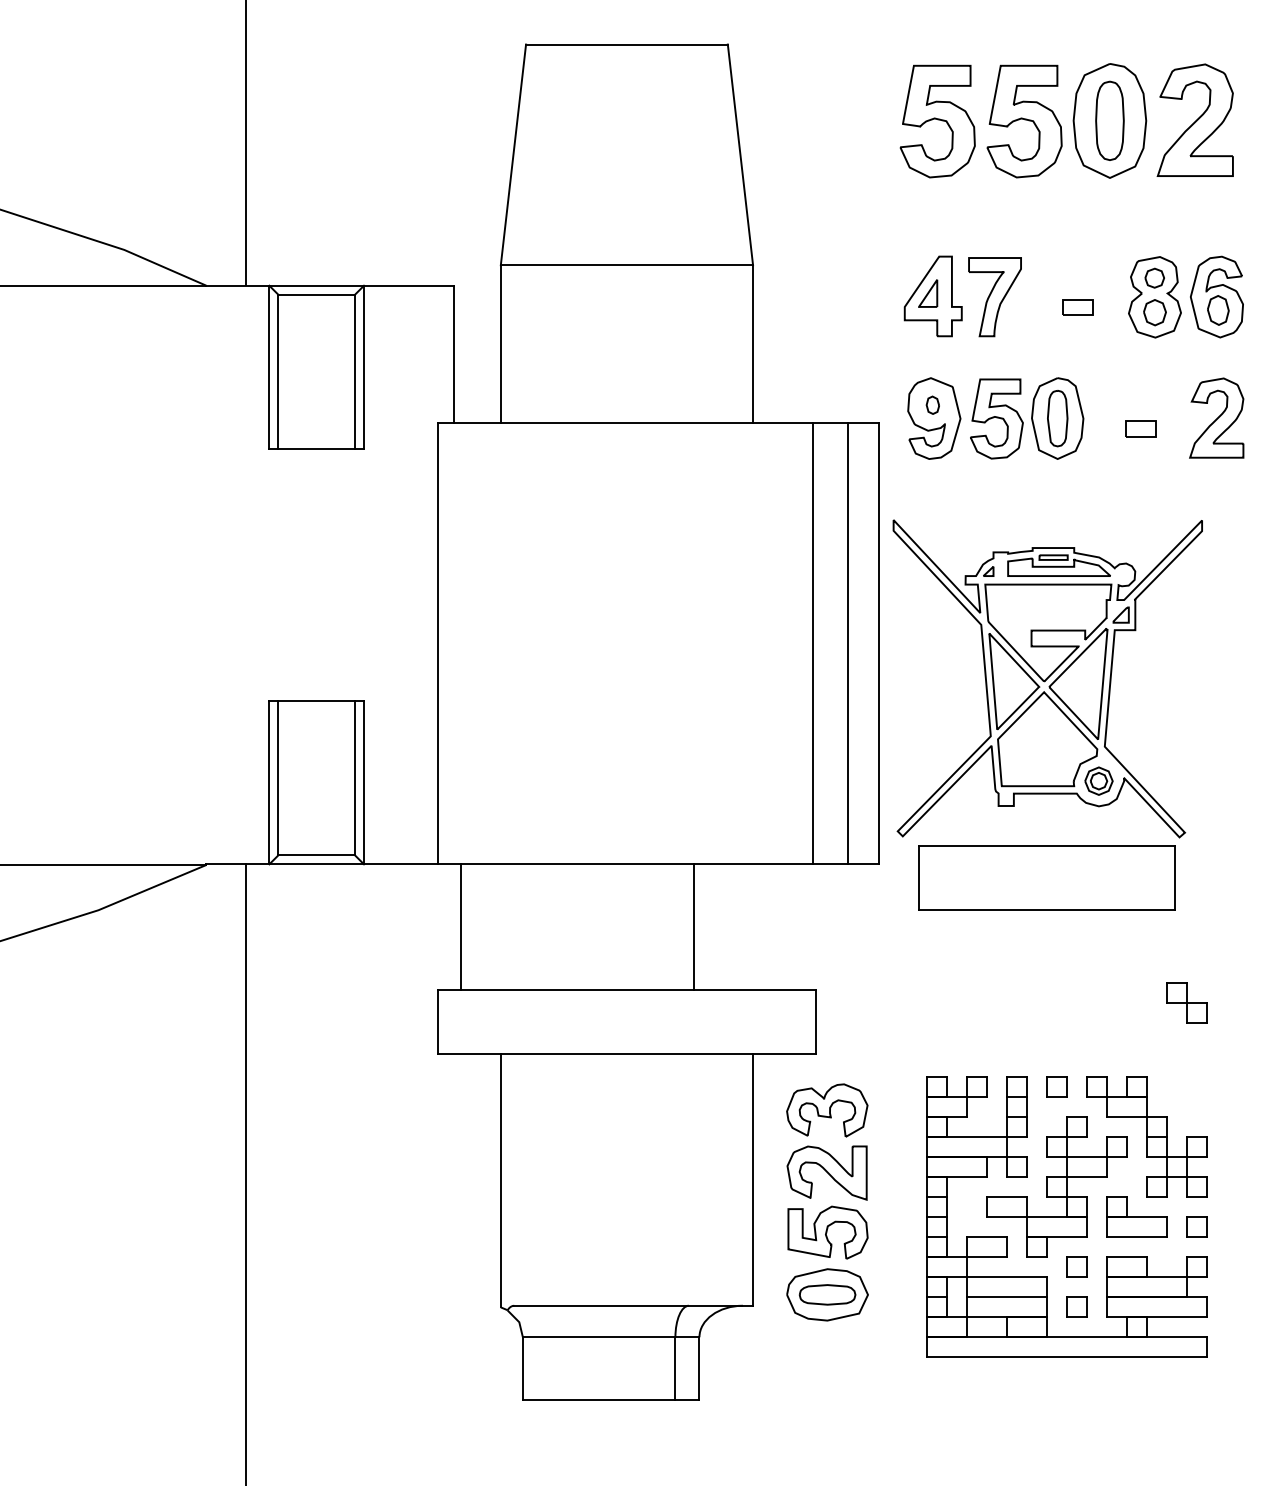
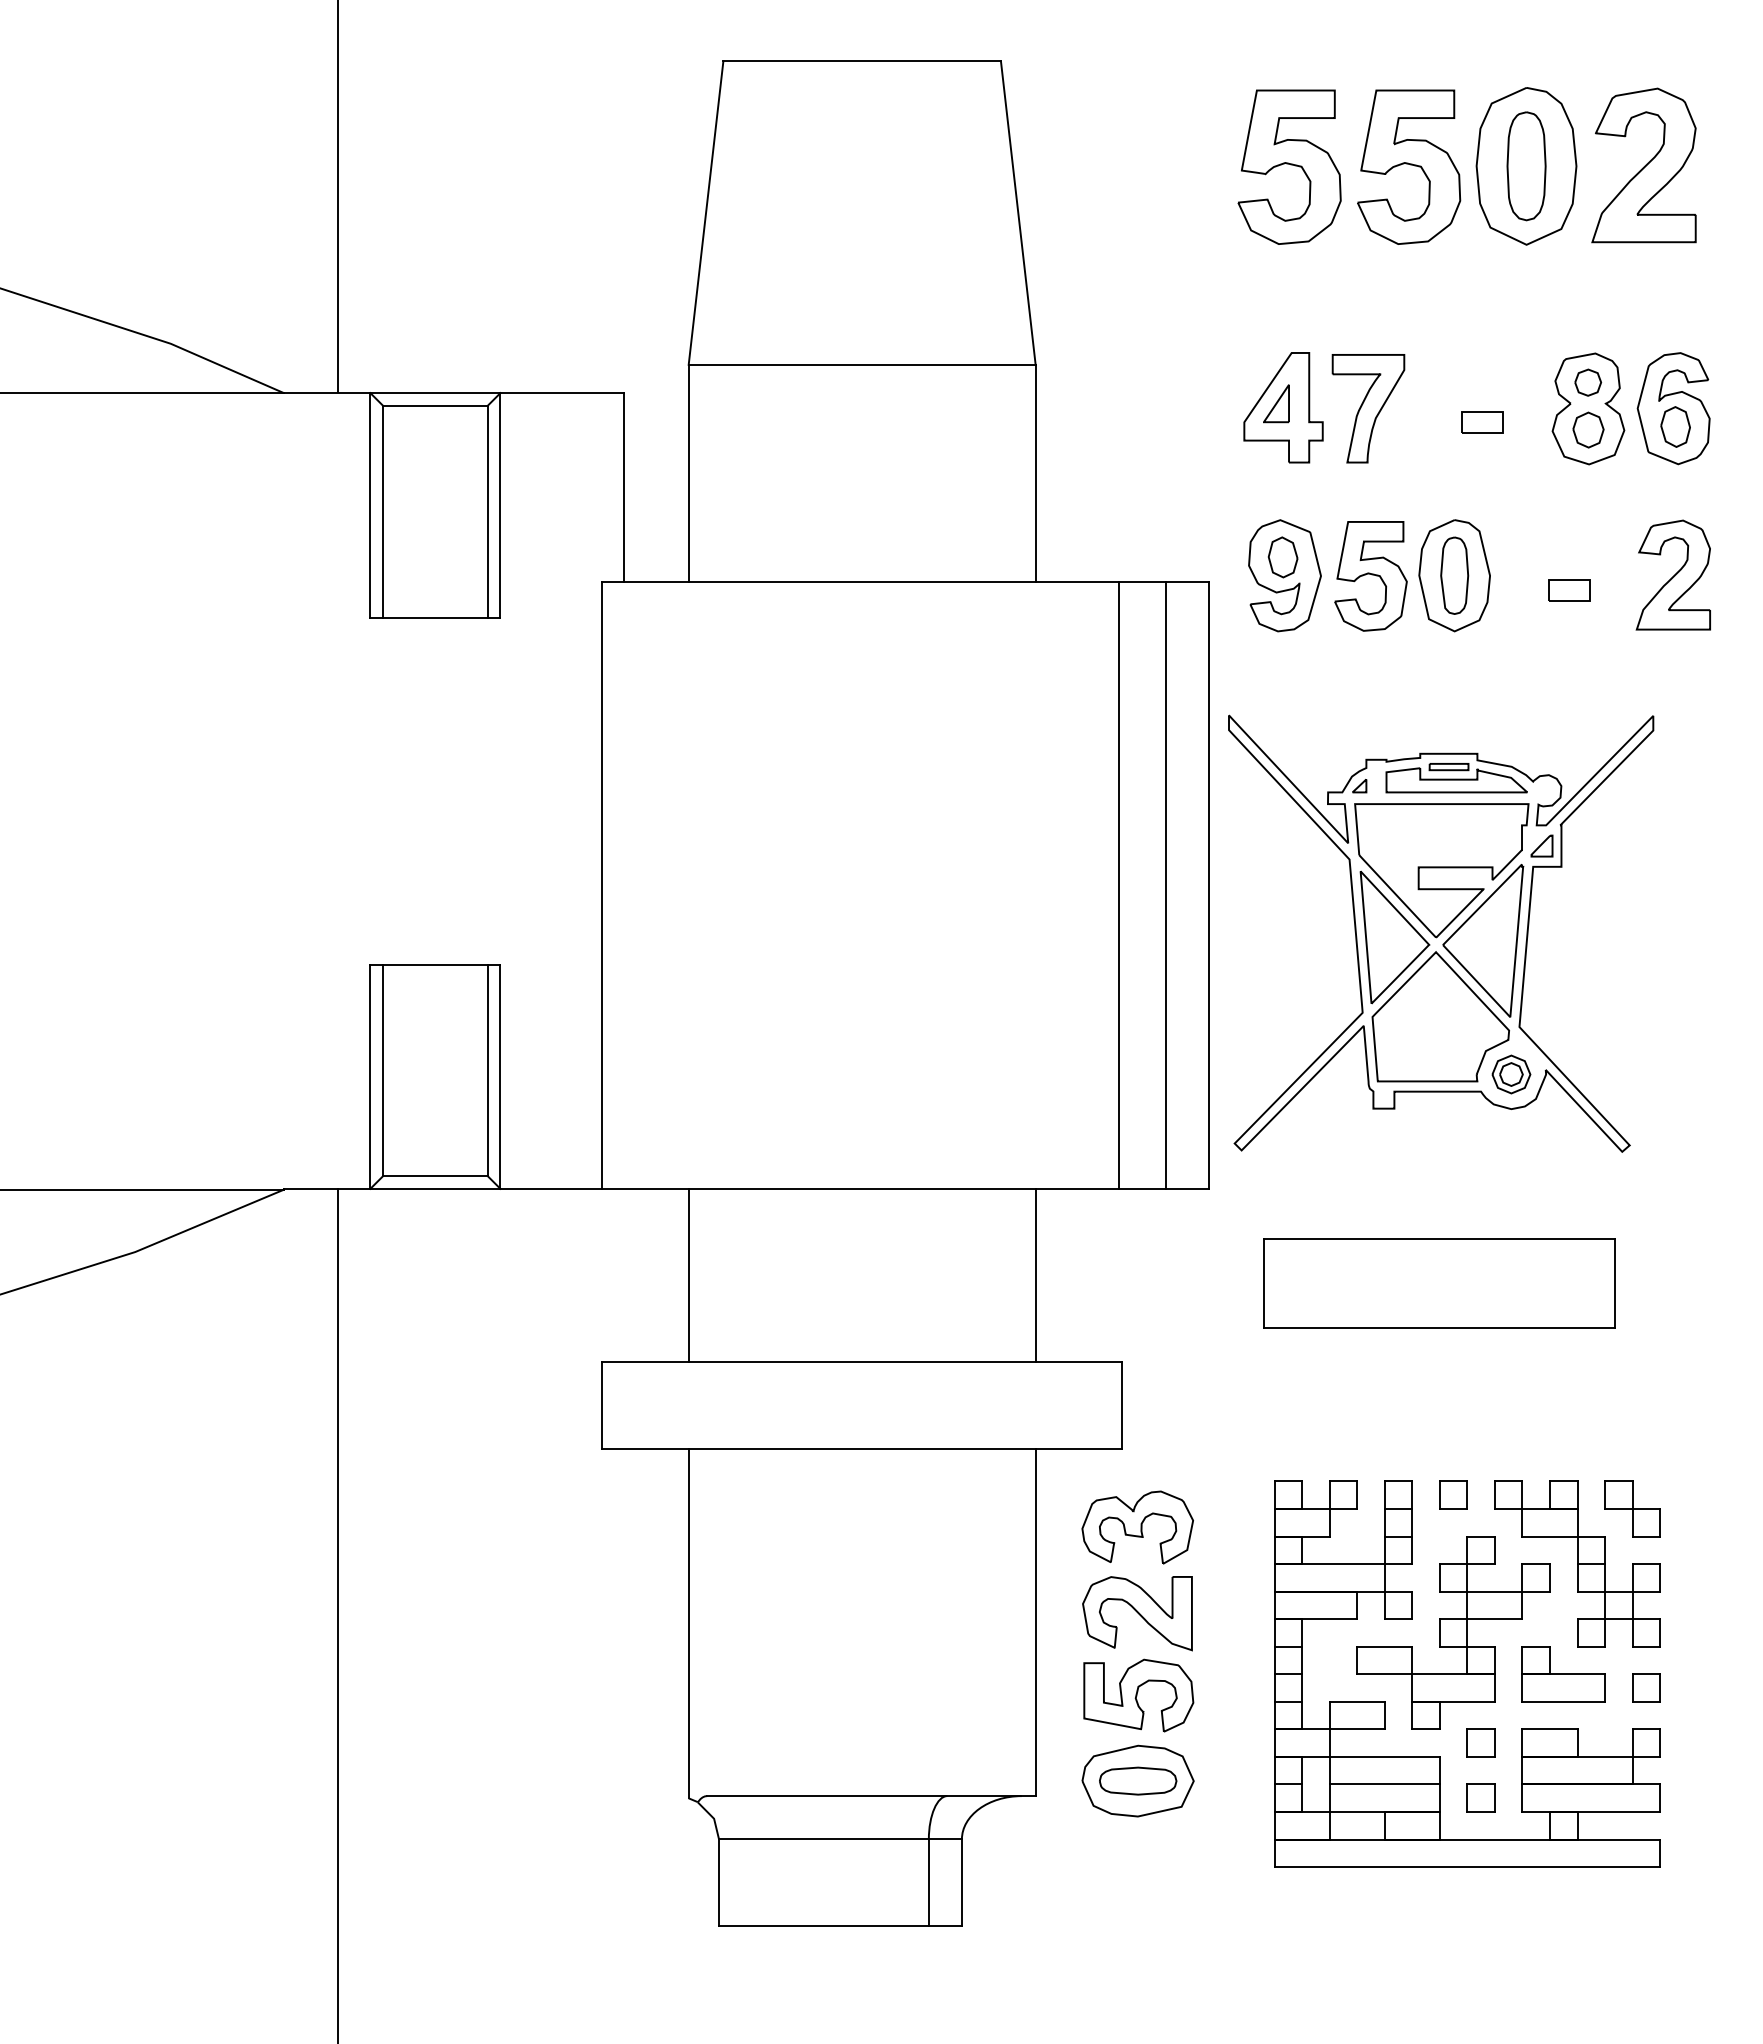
part: (932, 405) -> (1282, 557), size x1.67
part: (1046, 877) -> (1439, 1283), moved
line: (460, 927) -> (688, 1275), moved
line: (694, 927) -> (1035, 1275), moved
part: (1186, 1002) -> (1632, 1508), moved

